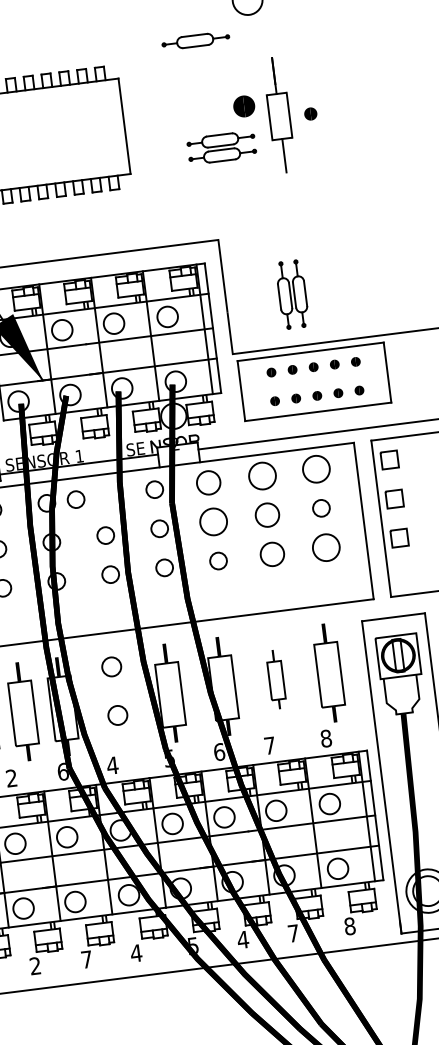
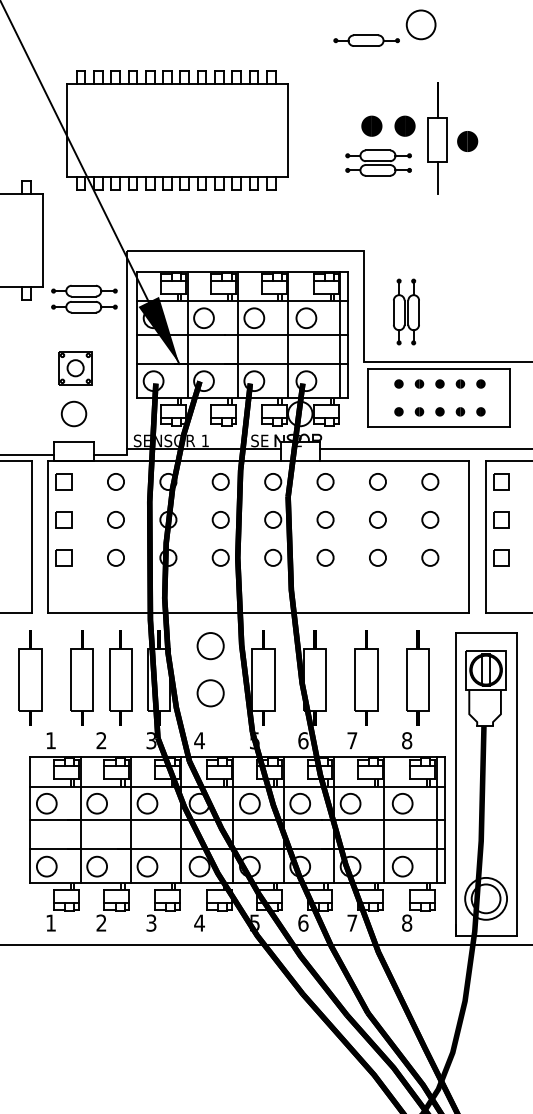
part: (195, 40) -> (366, 40), moved
part: (209, 110) -> (371, 125), added
part: (310, 114) -> (467, 141), size x1.67
part: (292, 294) -> (406, 311), moved
circle: (316, 468) -> (430, 481), size x0.62
circle: (262, 475) -> (377, 481), size x0.62
circle: (208, 482) -> (325, 481), size x0.71
circle: (75, 499) -> (220, 481), moved
circle: (267, 514) -> (377, 519), size x0.71
circle: (213, 521) -> (325, 519), size x0.62
circle: (326, 547) -> (430, 557), size x0.62
circle: (271, 553) -> (377, 557), size x0.71
circle: (111, 667) -> (210, 646), size x1.43
part: (276, 678) -> (366, 677), size x1.67
circle: (117, 715) -> (210, 693), size x1.43
text: (63, 771) -> (151, 740), 6 -> 3
text: (242, 939) -> (302, 922), 4 -> 6
text: (86, 958) -> (151, 922), 7 -> 3

